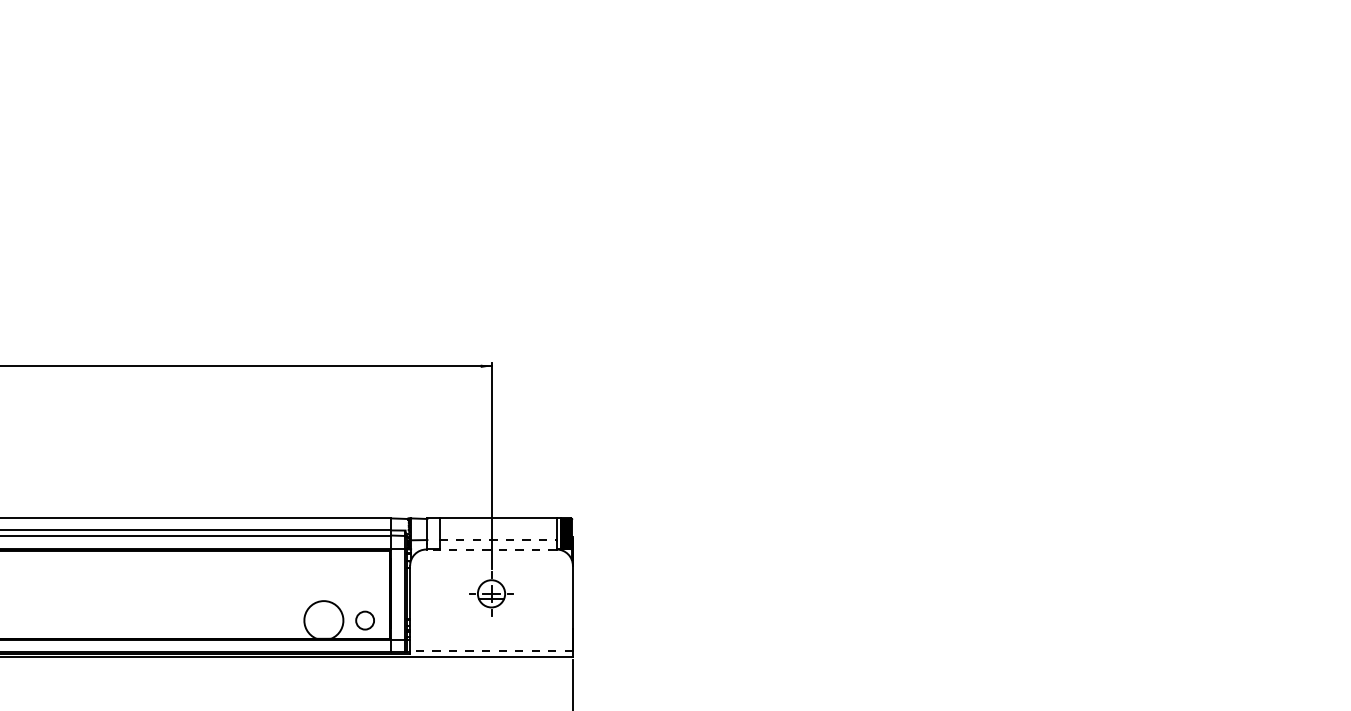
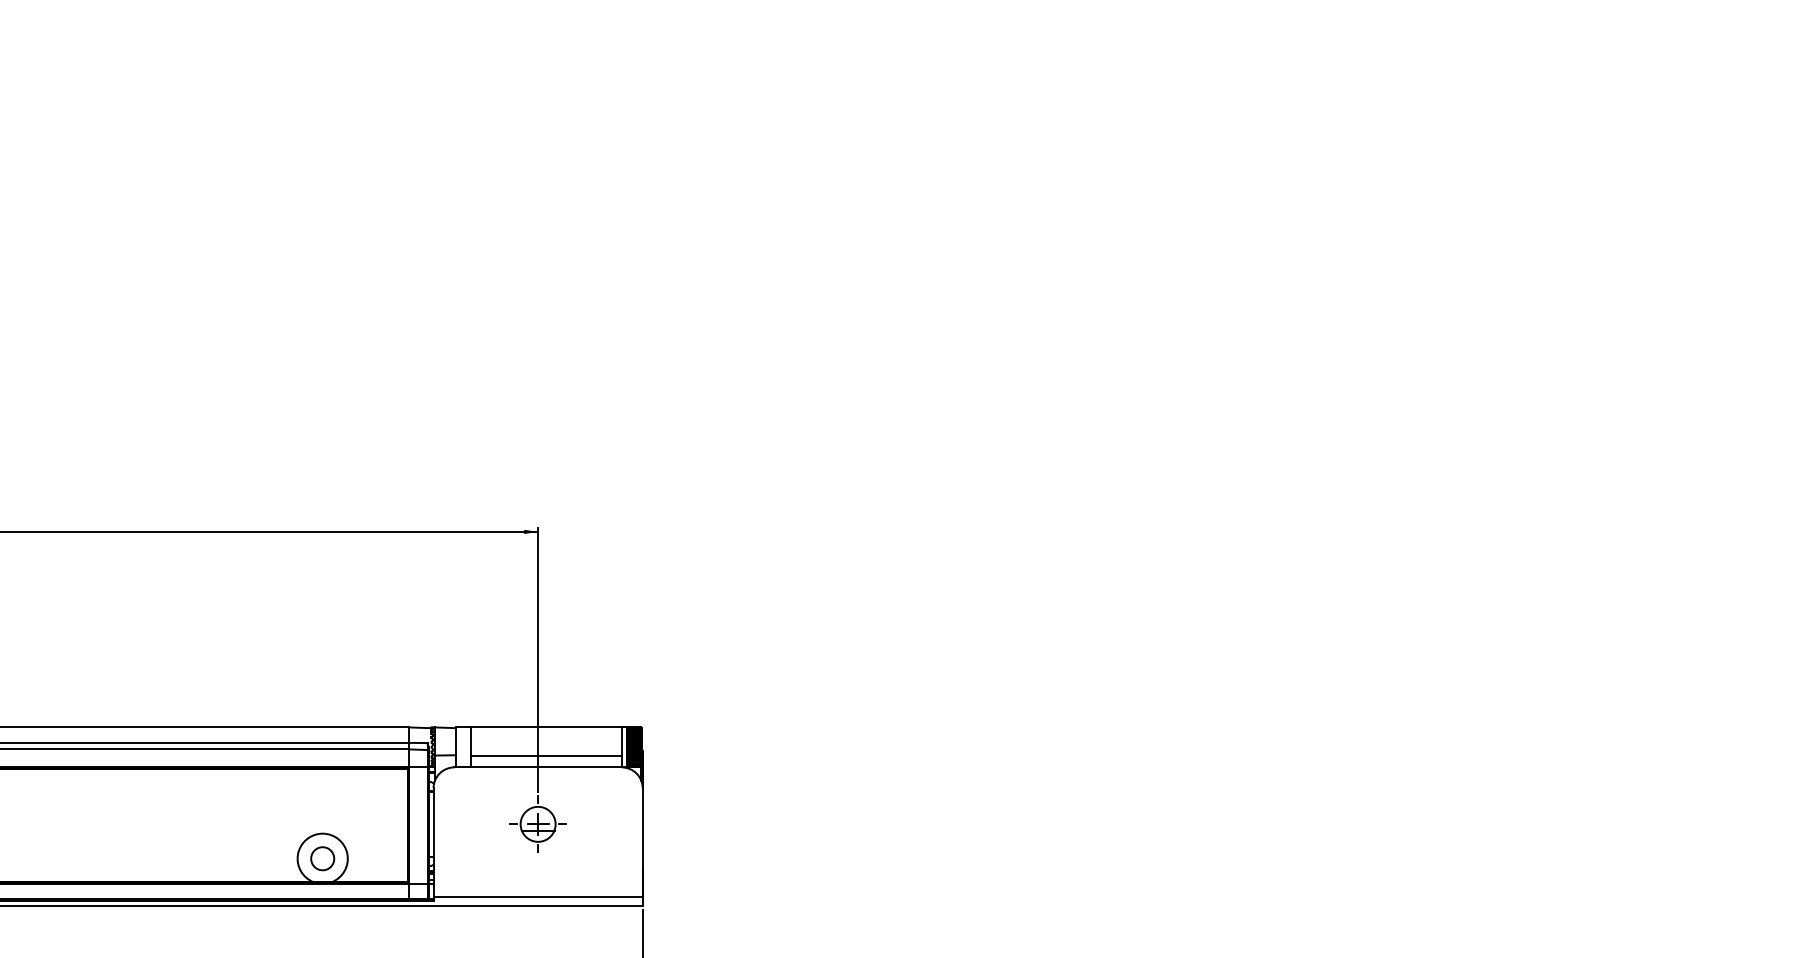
line: (498, 540) -> (547, 755), dashed -> solid
line: (491, 549) -> (538, 767), dashed -> solid
circle: (364, 620) -> (322, 858), moved
line: (491, 650) -> (538, 897), dashed -> solid

